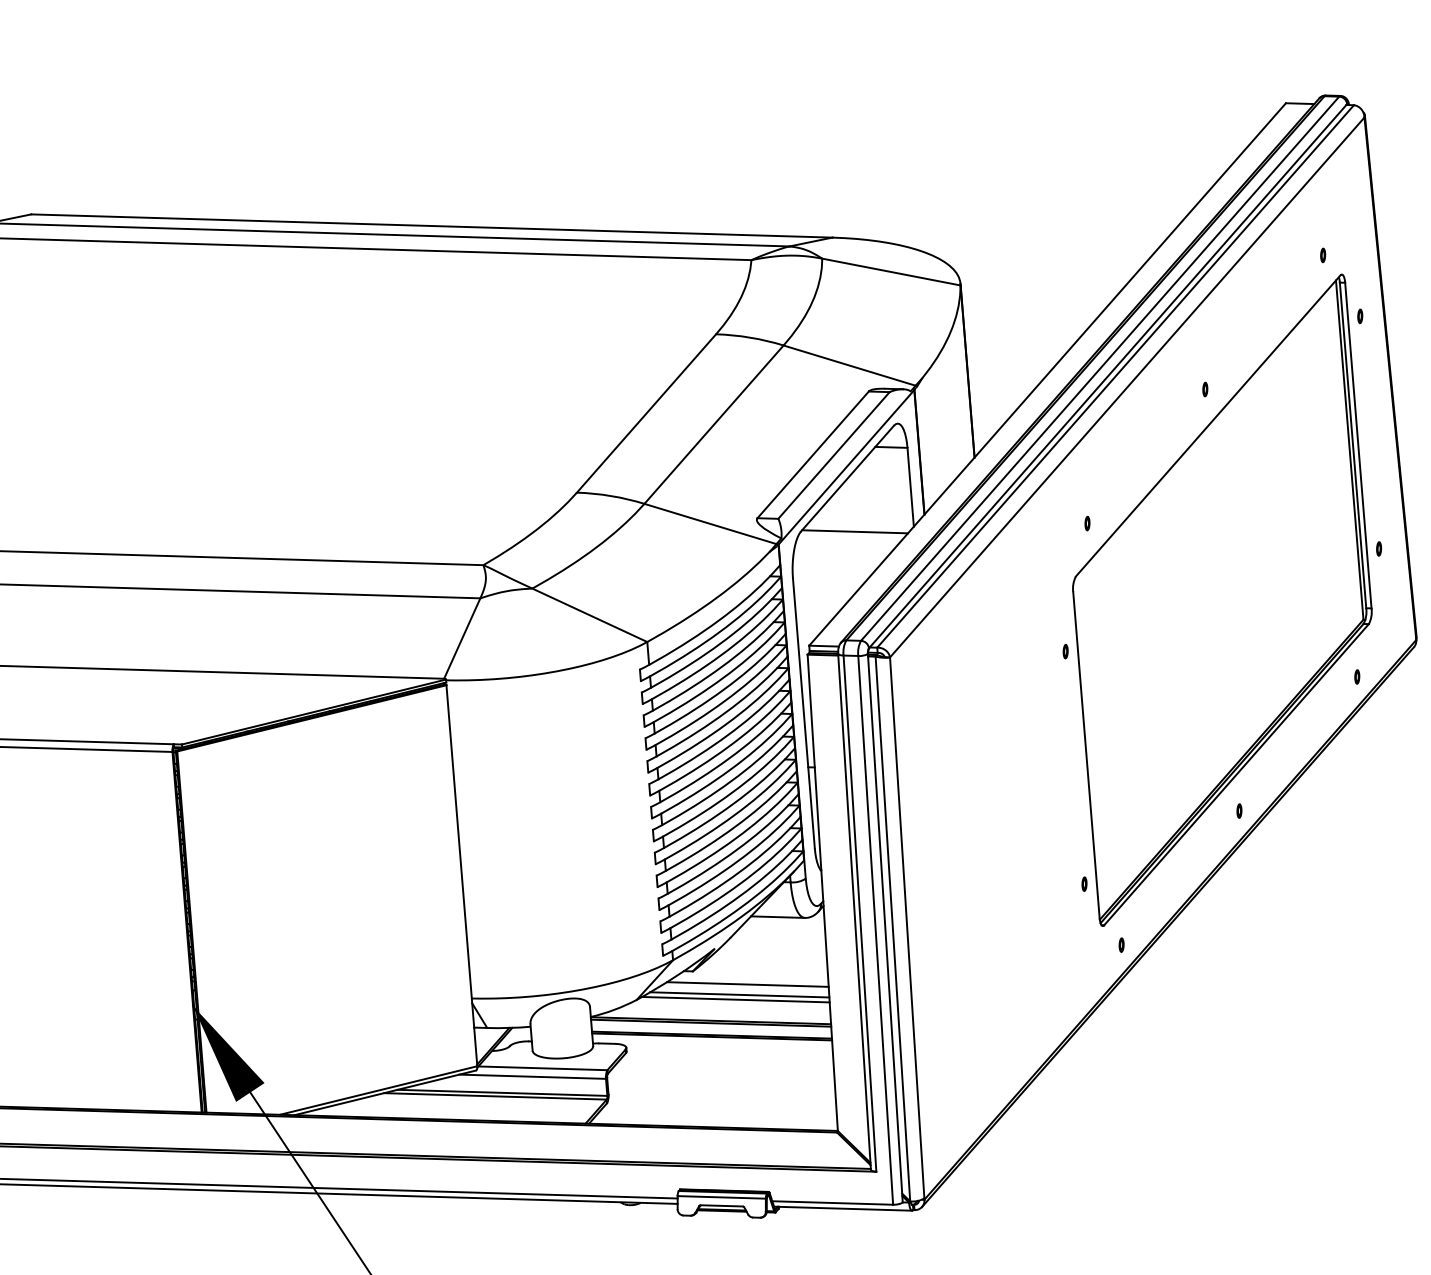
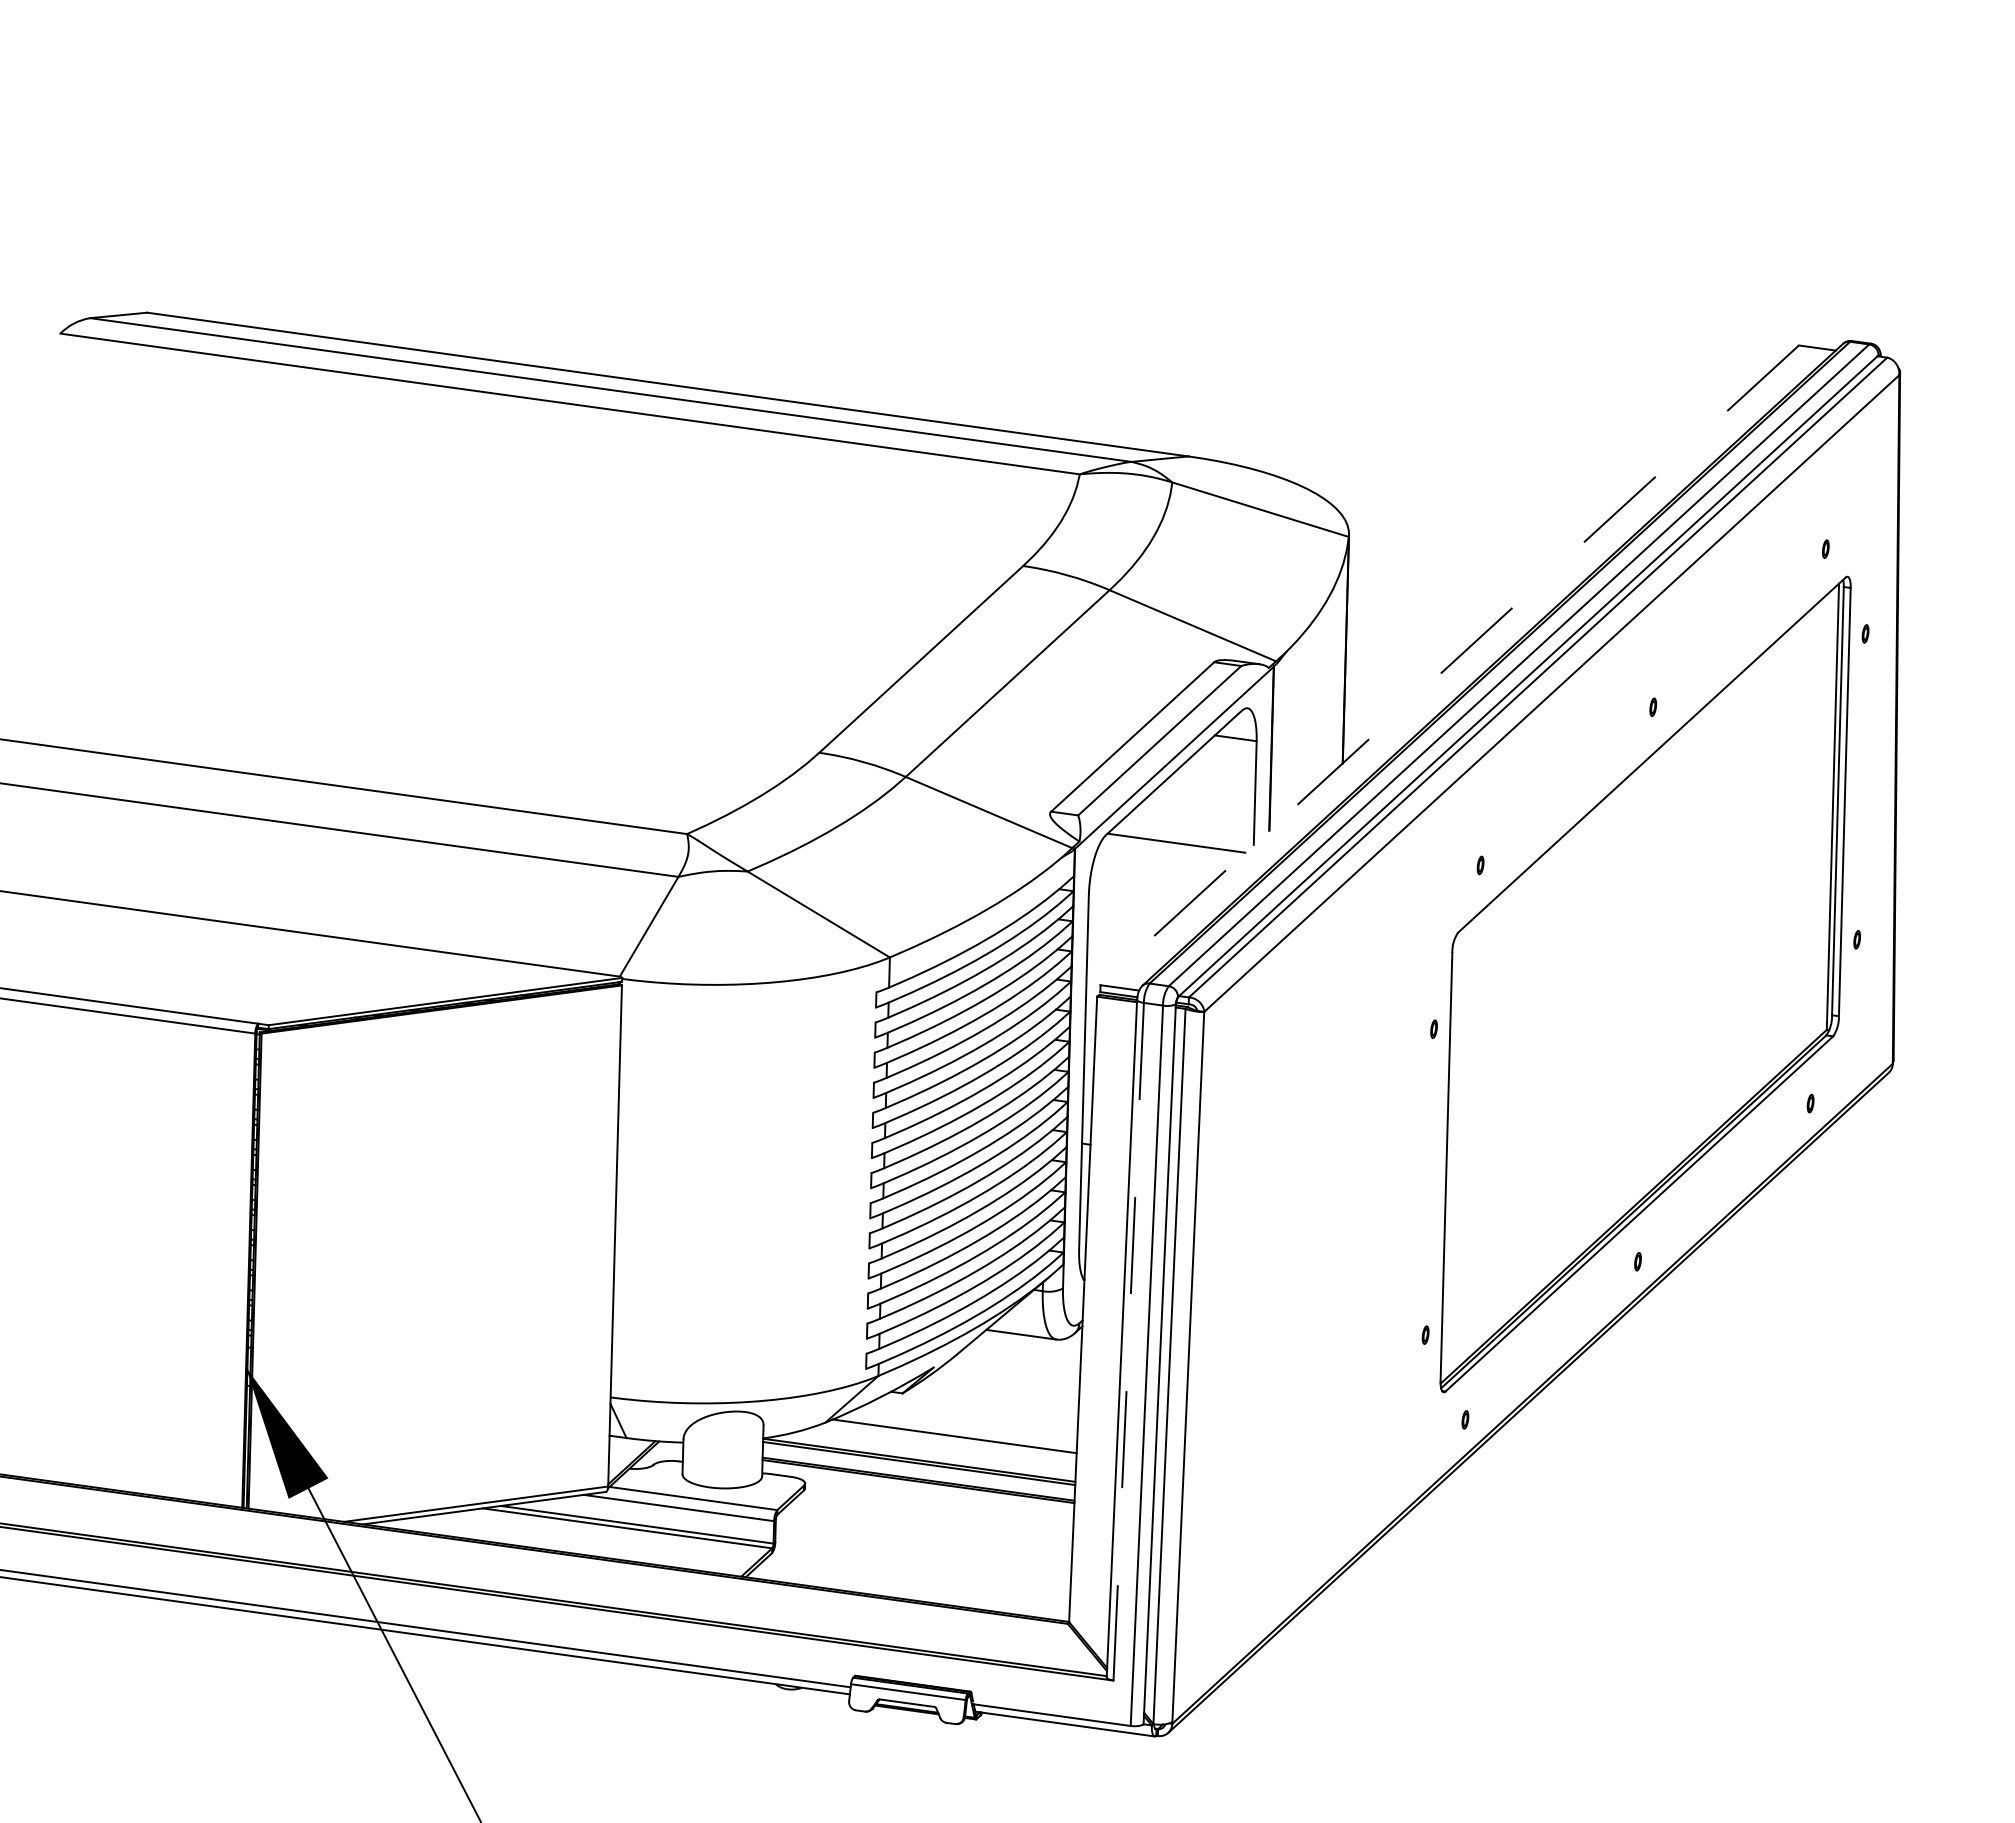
line: (1047, 374) -> (1449, 665), solid -> dashed
line: (859, 914) -> (1128, 1342), solid -> dashed
line: (747, 983) -> (972, 1417), removed
line: (739, 994) -> (960, 1430), removed

